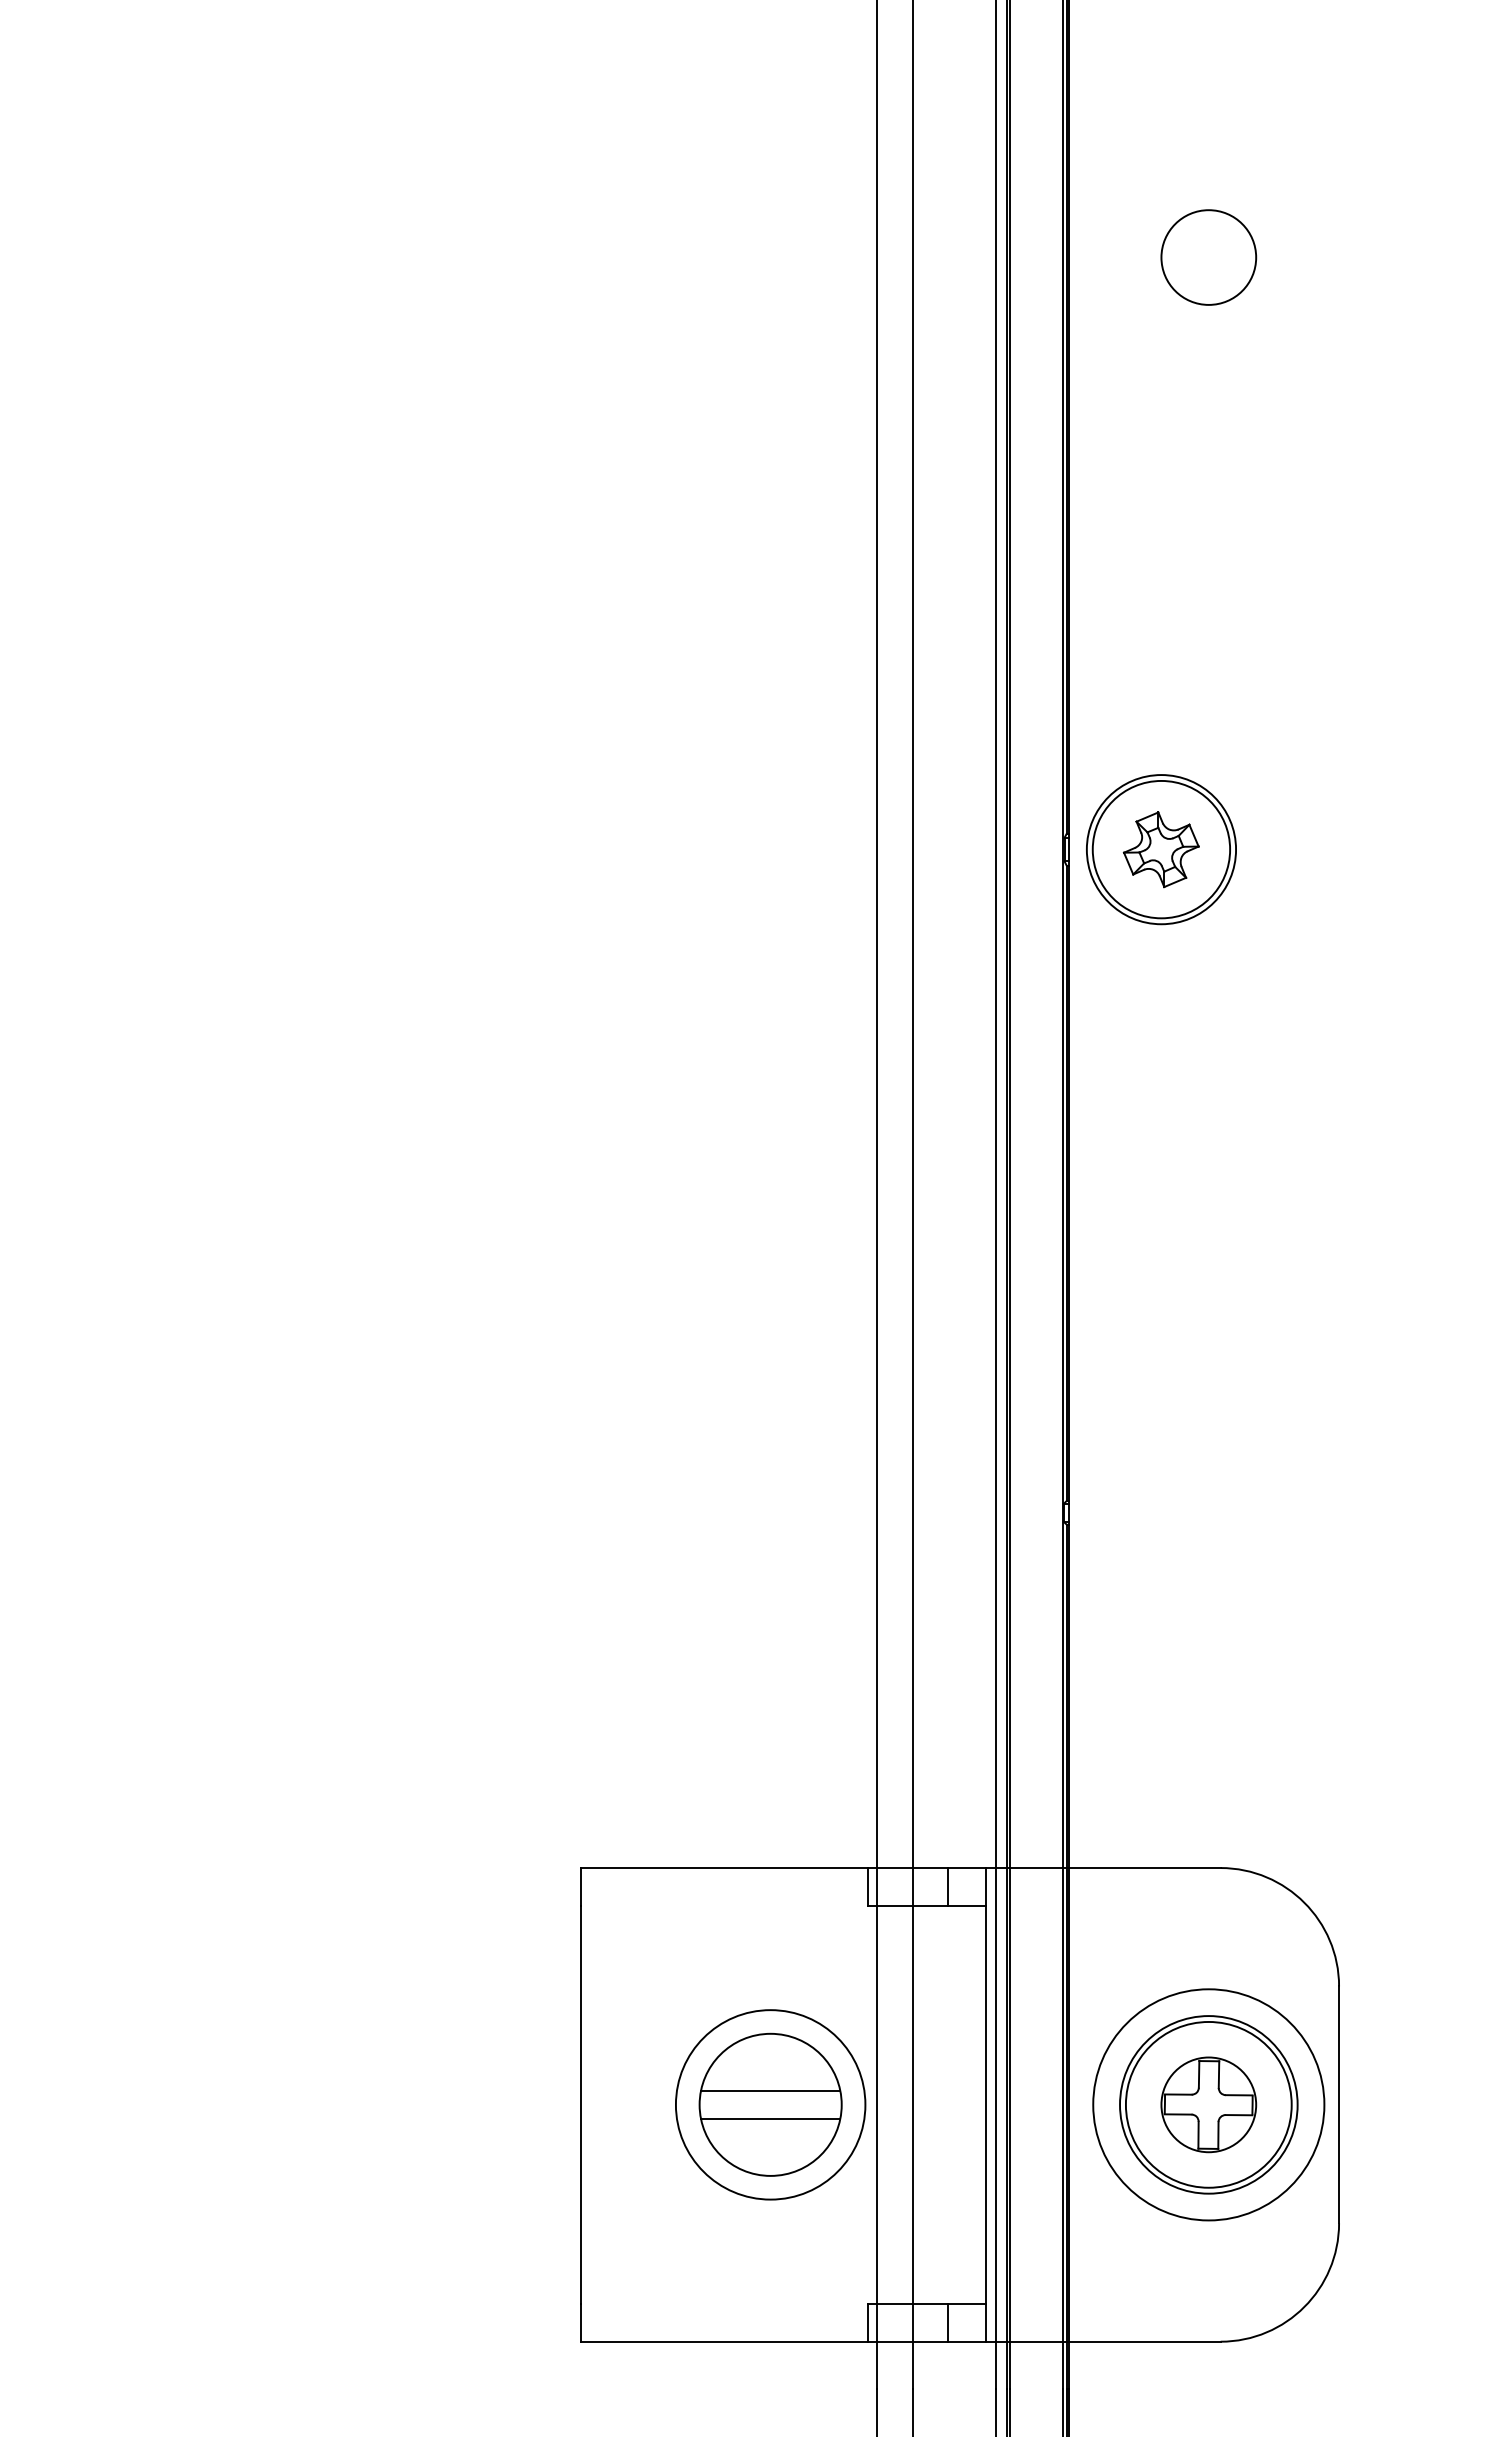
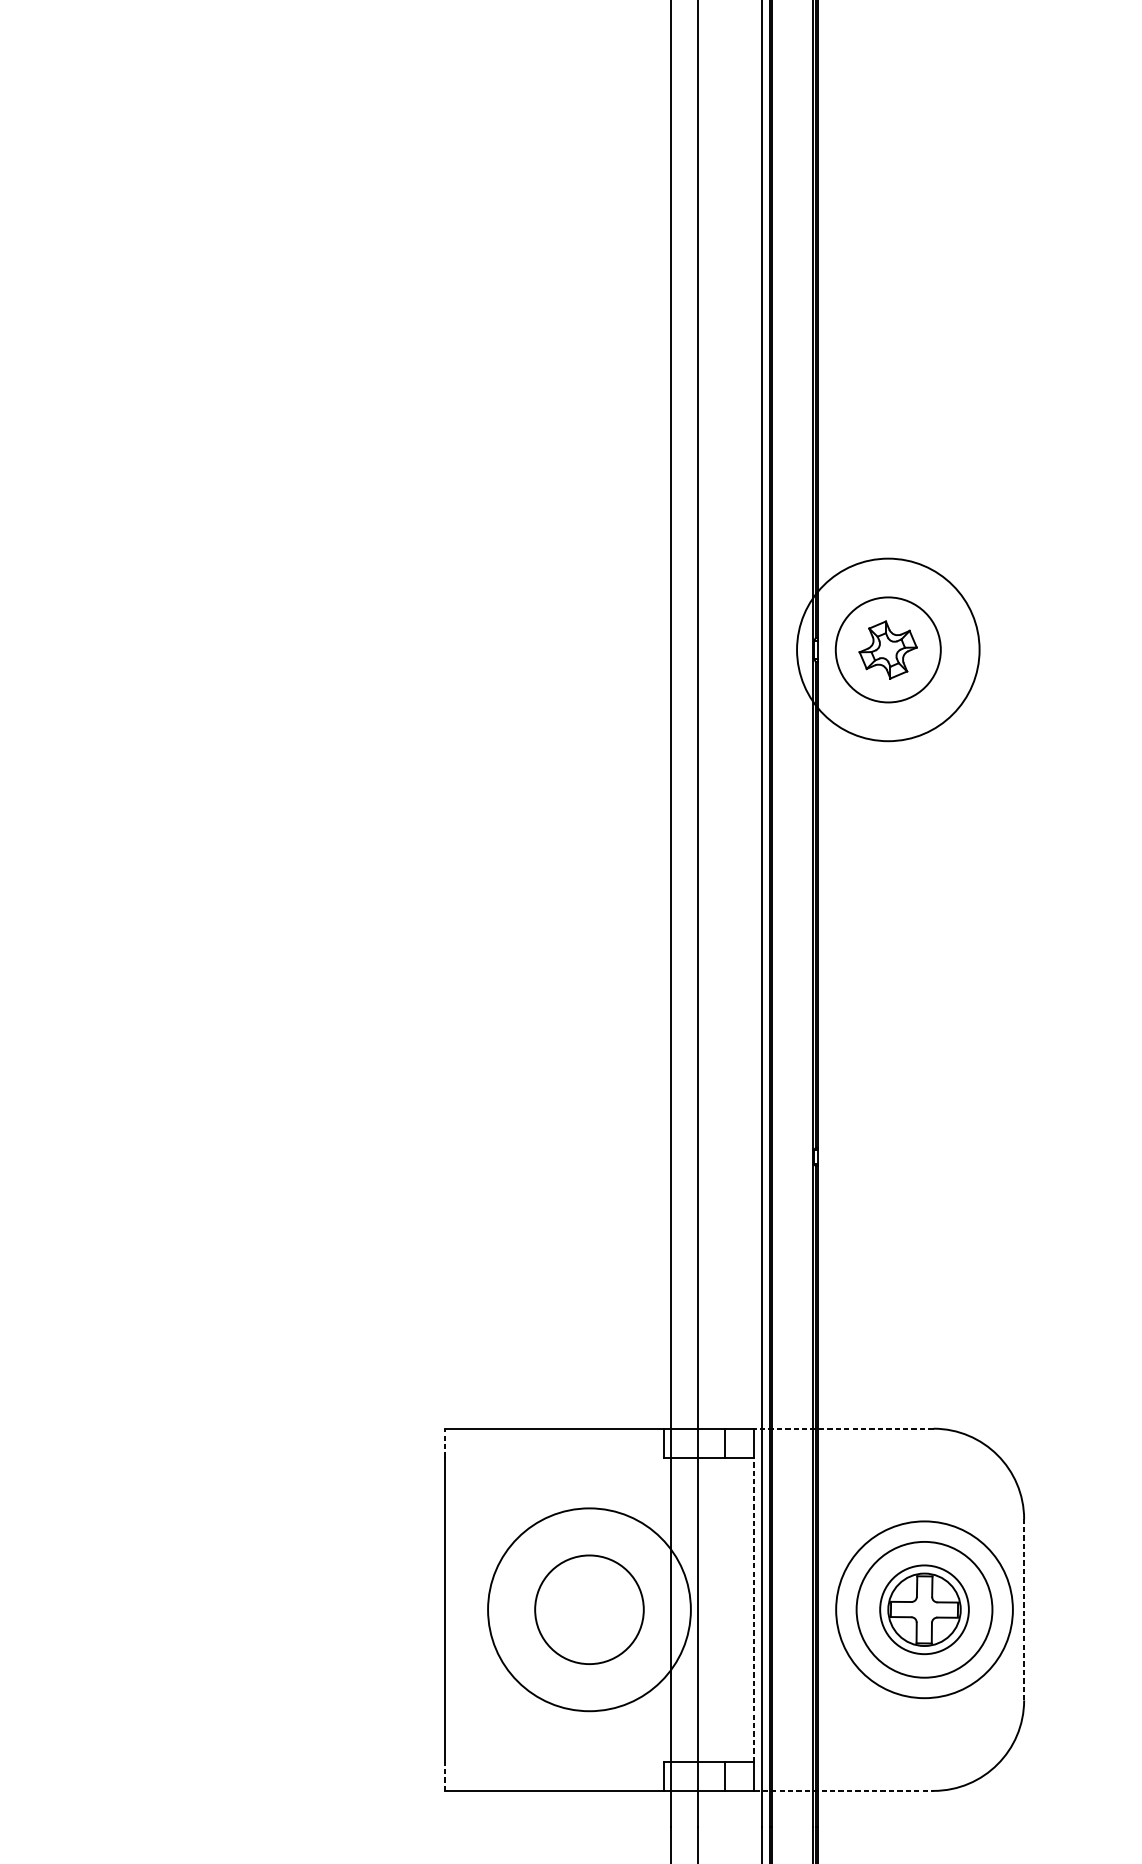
circle: (1208, 257) -> (924, 197), removed
circle: (1161, 849) -> (888, 649), size x1.6
line: (1102, 1868) -> (843, 1429), solid -> dashed
line: (581, 1886) -> (444, 1442), solid -> dashed
line: (770, 2090) -> (589, 1598), removed
circle: (770, 2104) -> (589, 1609), size x1.4
line: (986, 2104) -> (754, 1609), solid -> dashed
circle: (1208, 2104) -> (924, 1609), size x0.7
line: (1339, 2104) -> (1024, 1609), solid -> dashed
line: (770, 2119) -> (589, 1620), removed
line: (581, 2322) -> (444, 1776), solid -> dashed
line: (1103, 2341) -> (843, 1790), solid -> dashed

